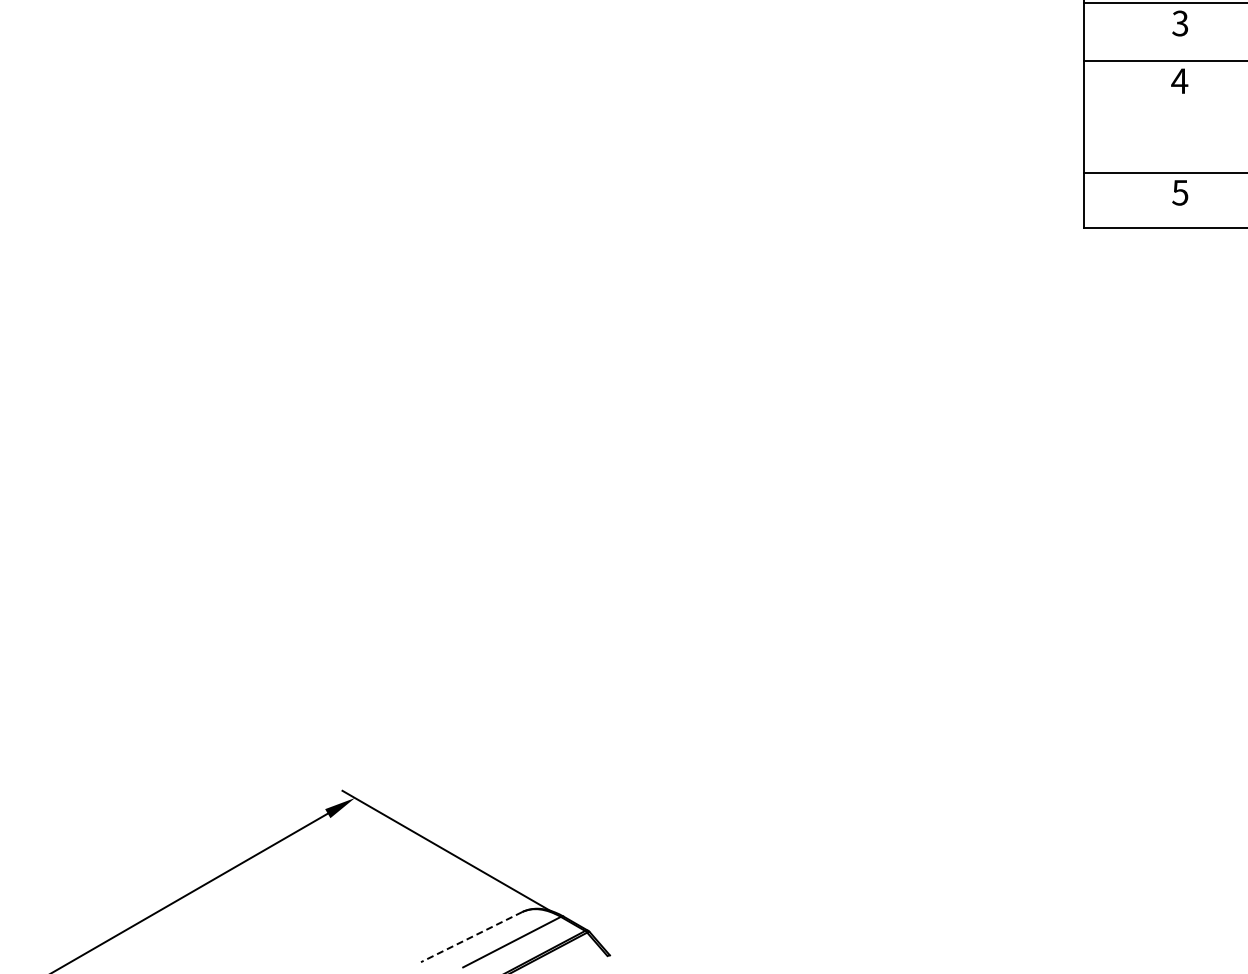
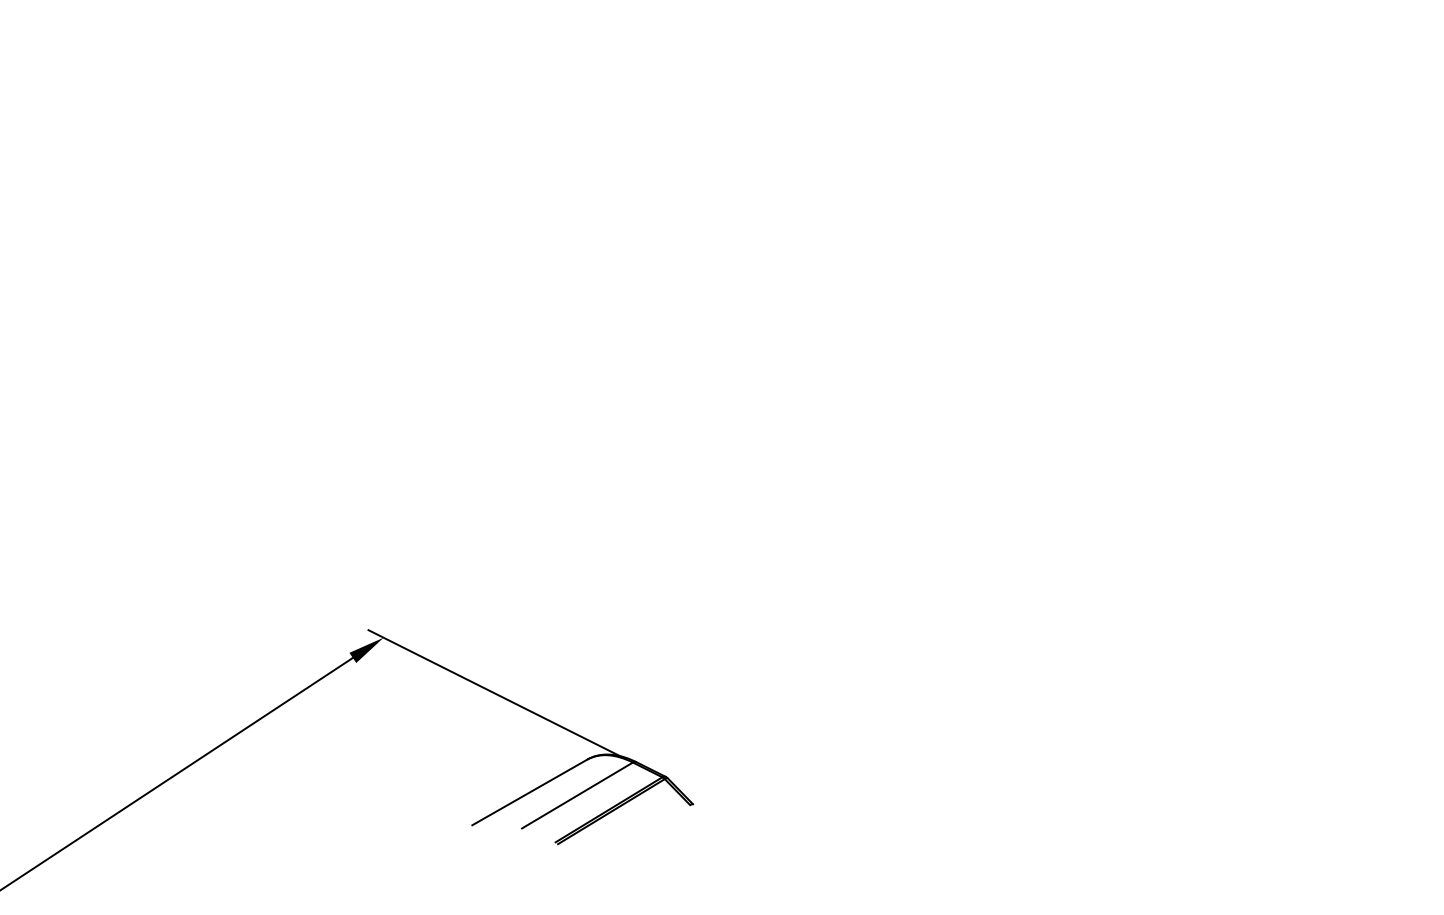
line: (471, 937) -> (529, 792), dashed -> solid

